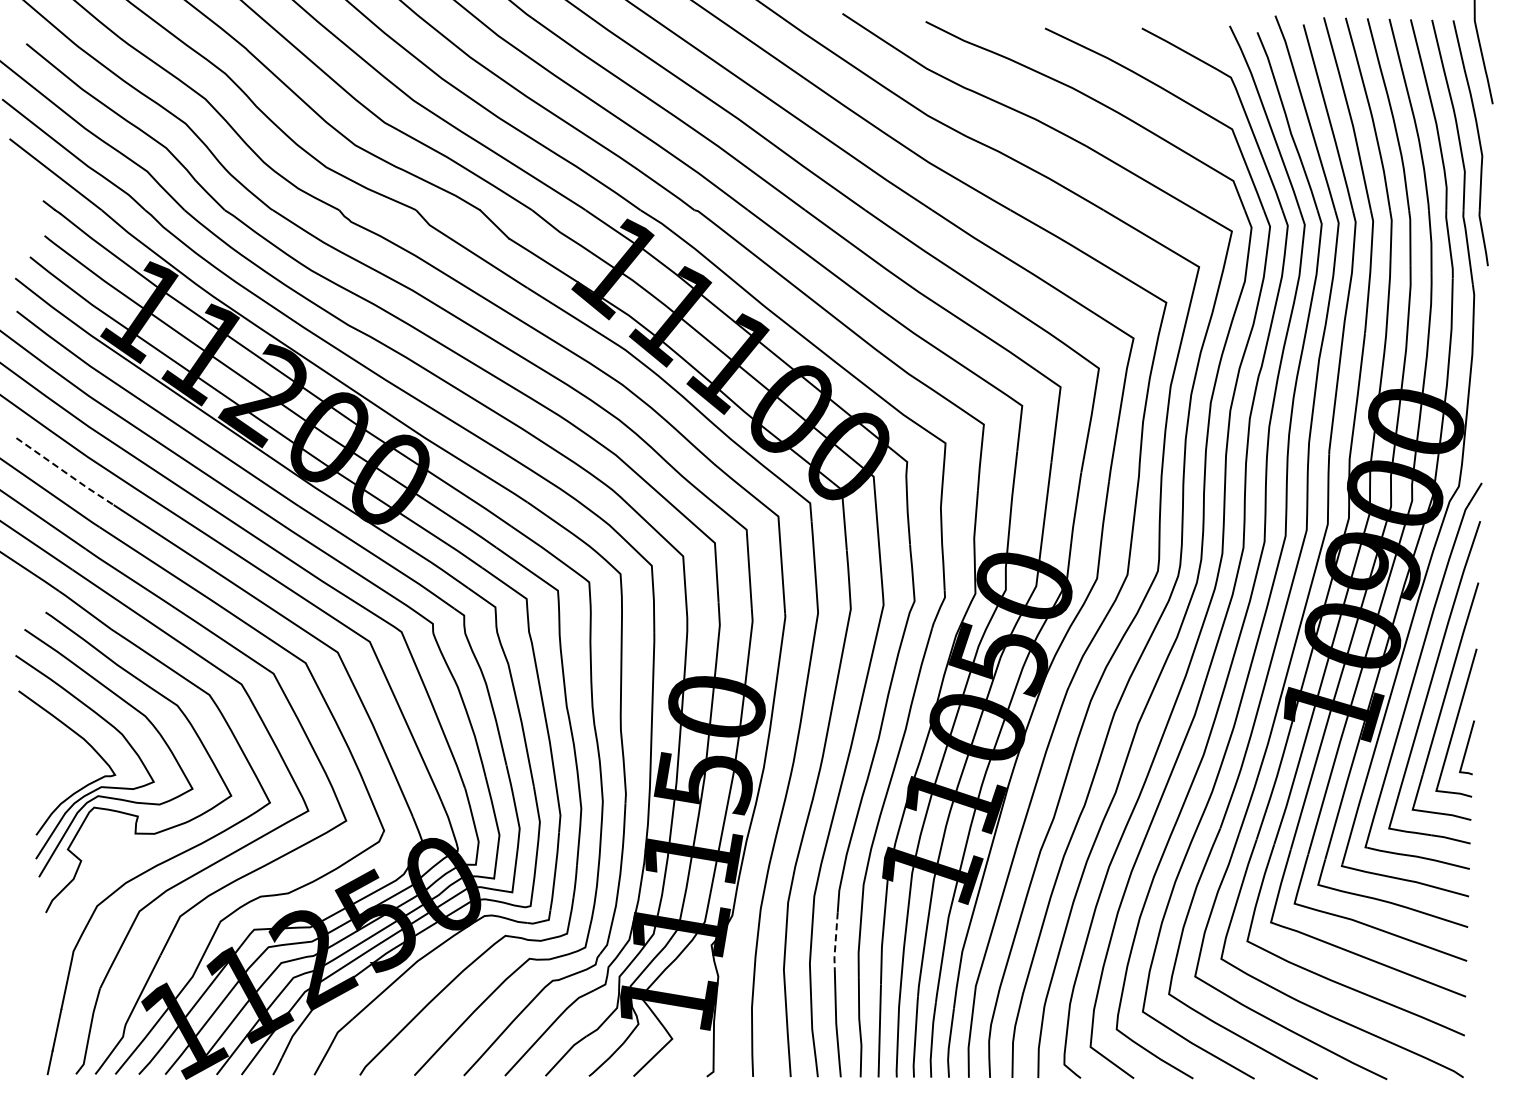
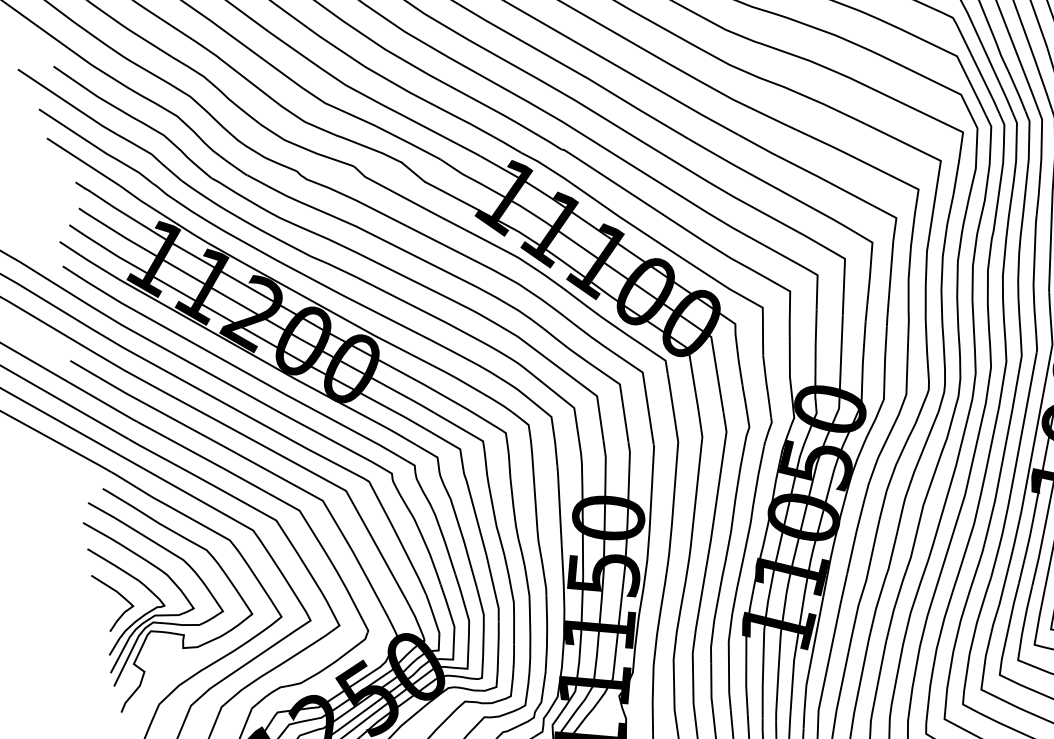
line: (65, 472) -> (109, 383), dashed -> solid
curve: (56, 755) -> (119, 594), added
line: (835, 942) -> (711, 686), dashed -> solid

